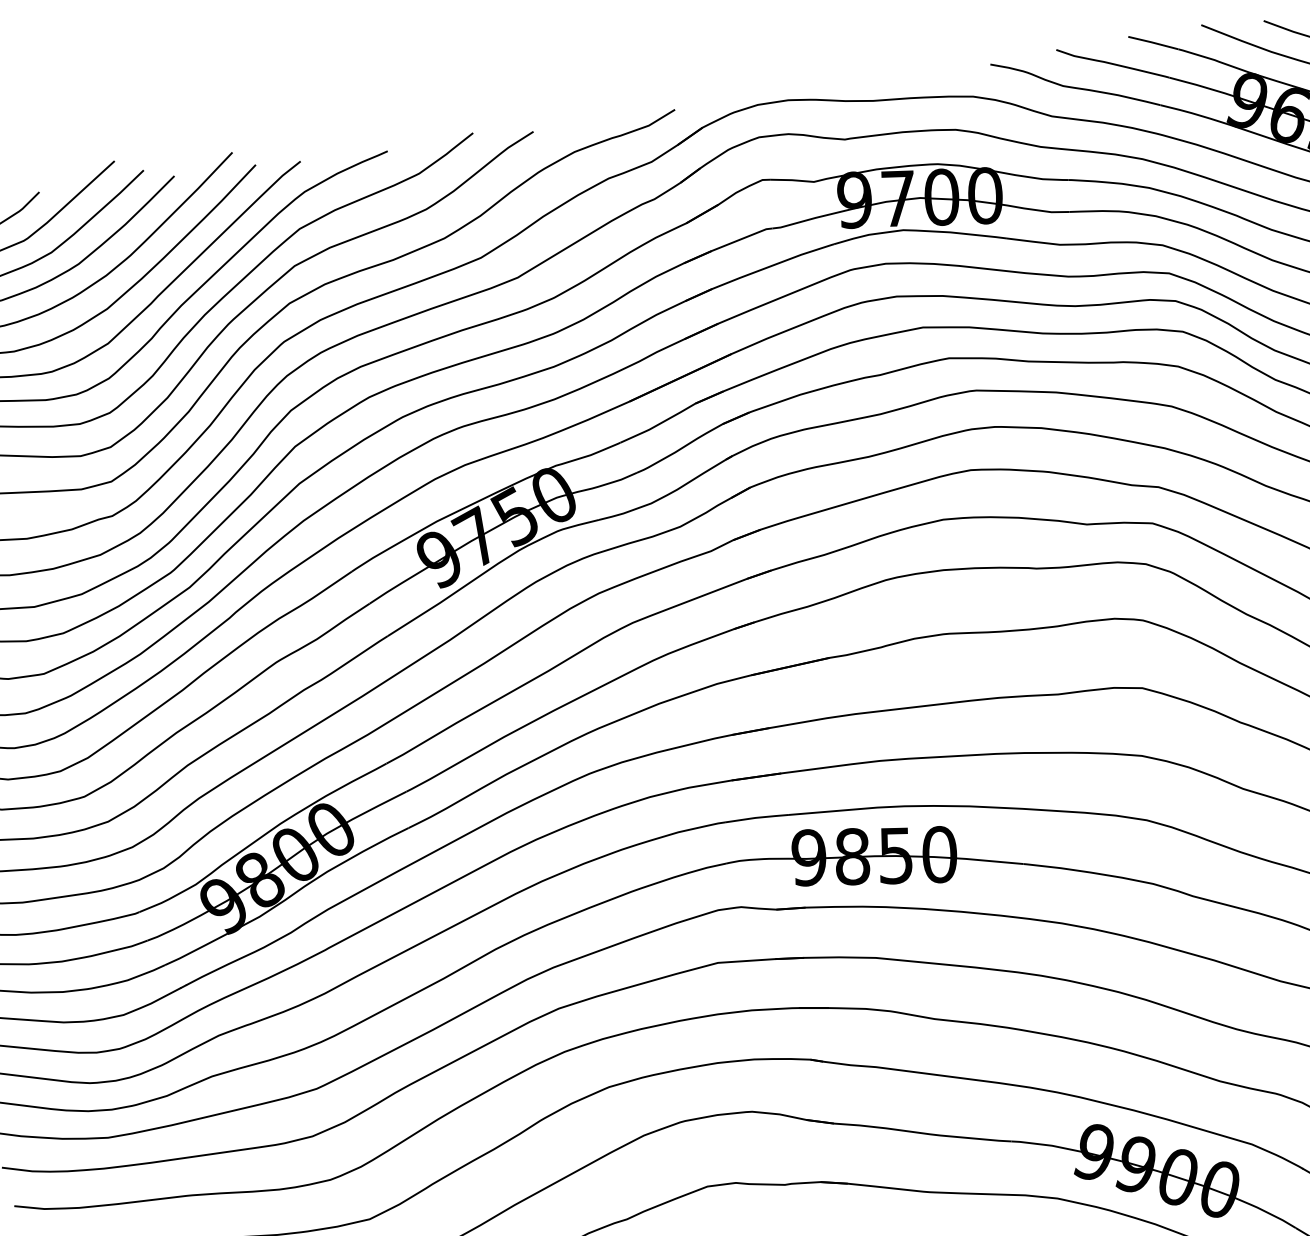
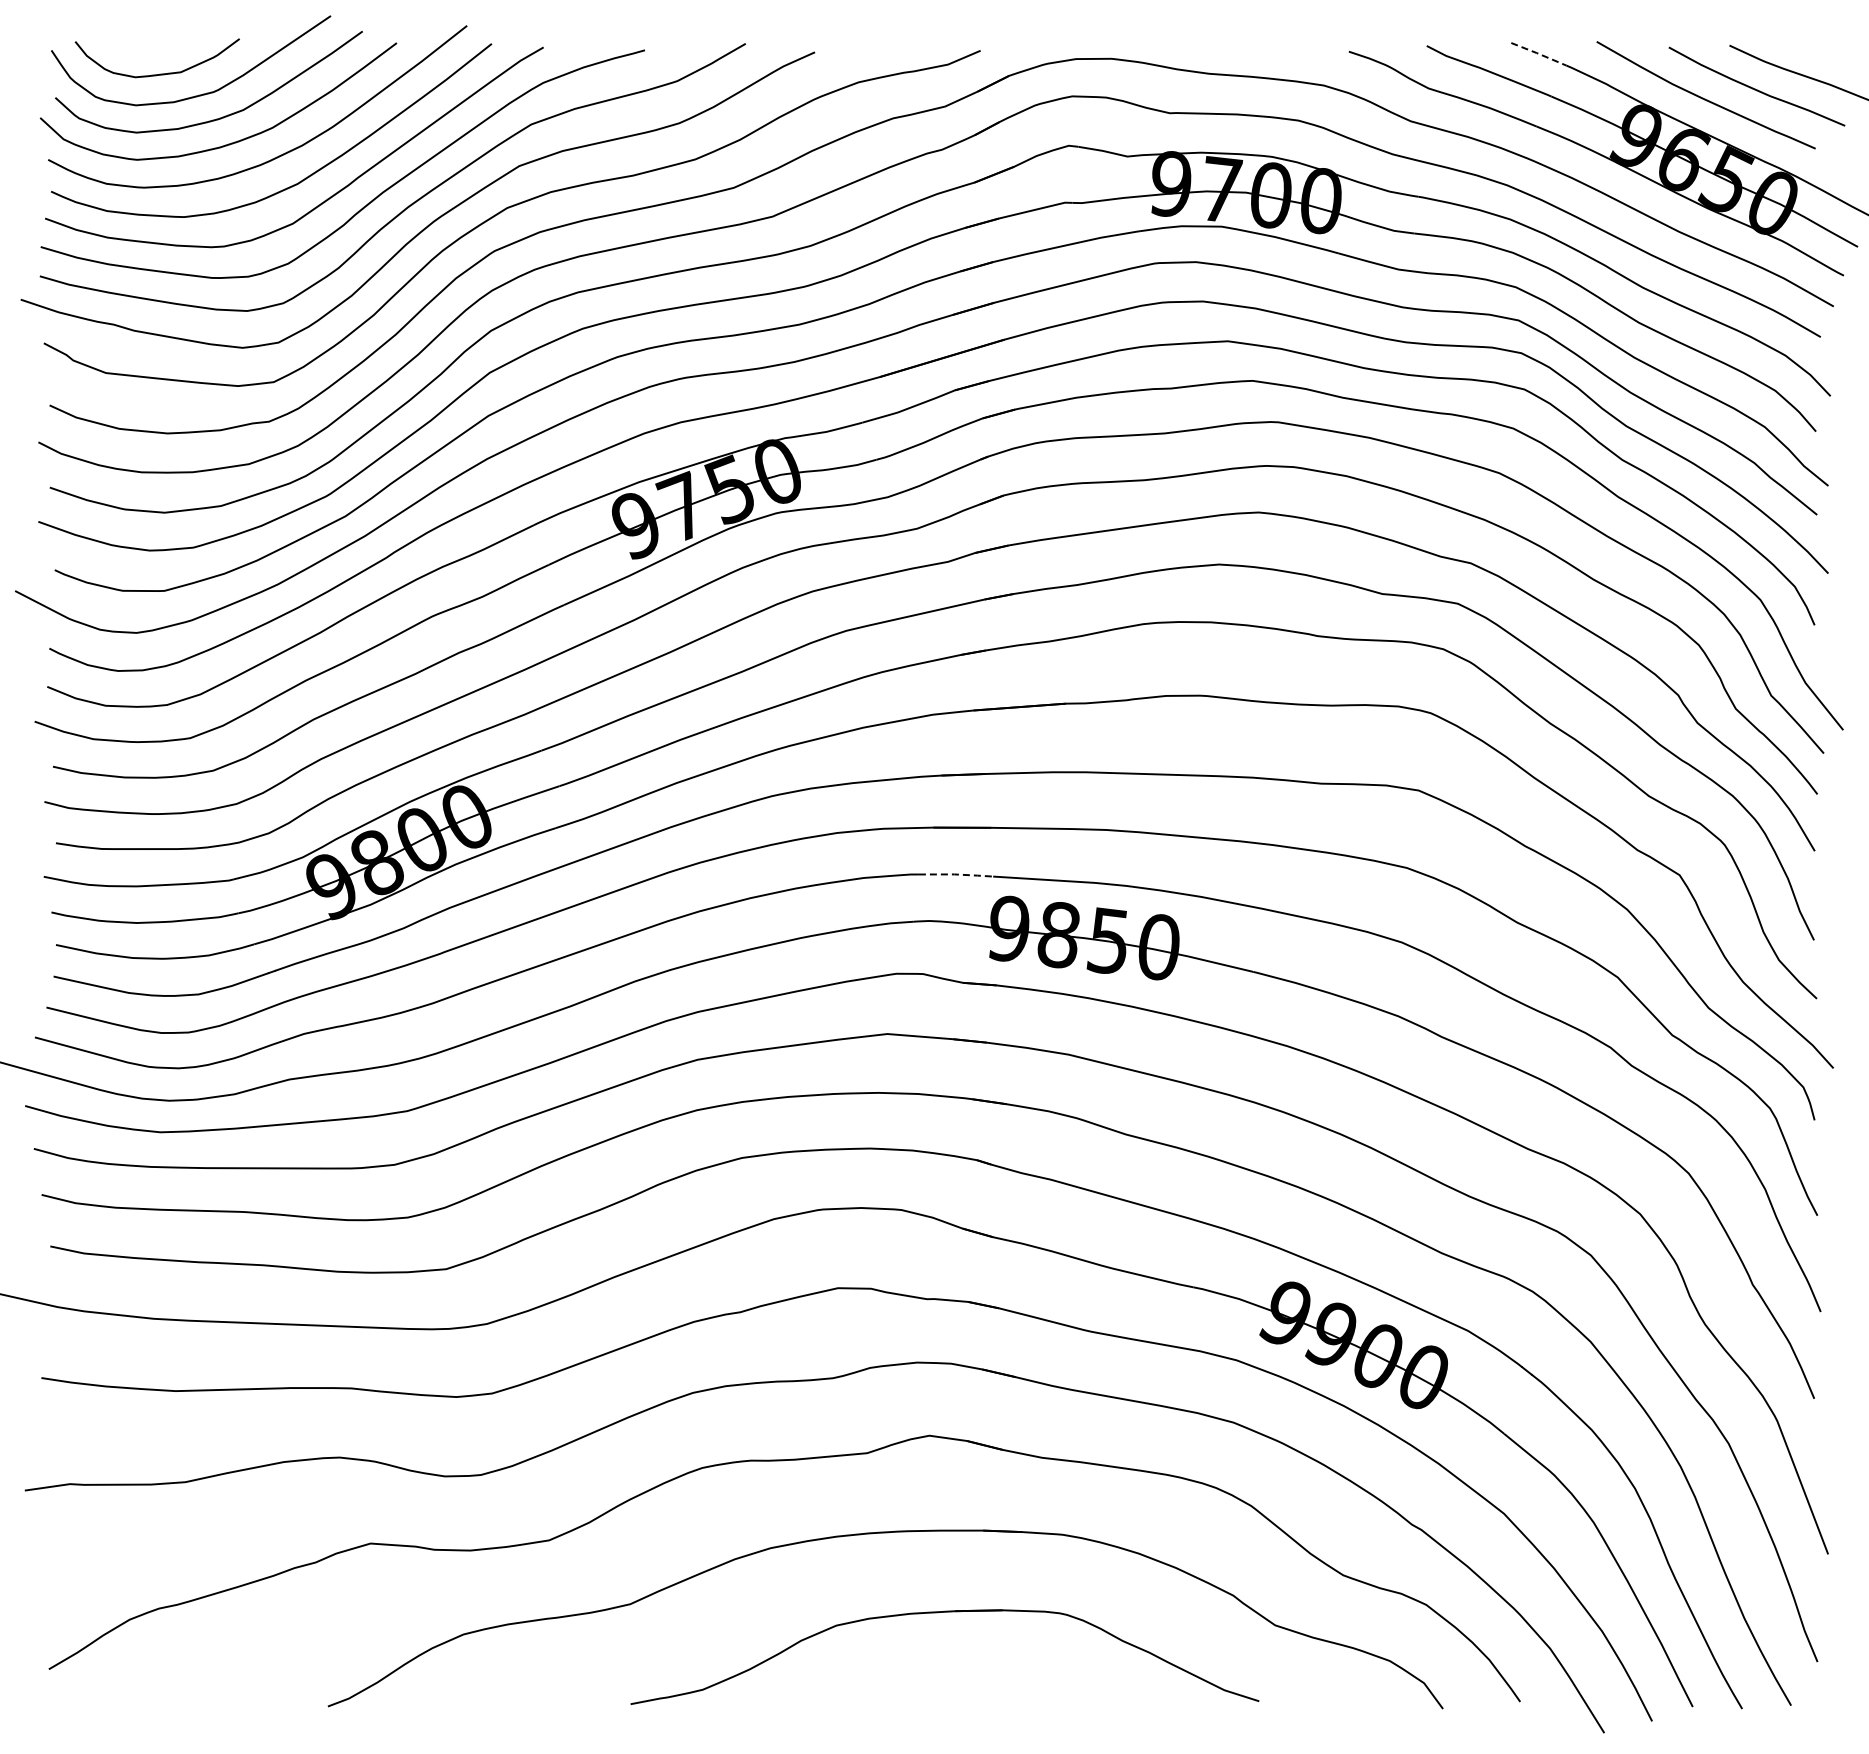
line: (1152, 42) -> (1538, 53), solid -> dashed
line: (757, 817) -> (956, 874), solid -> dashed

